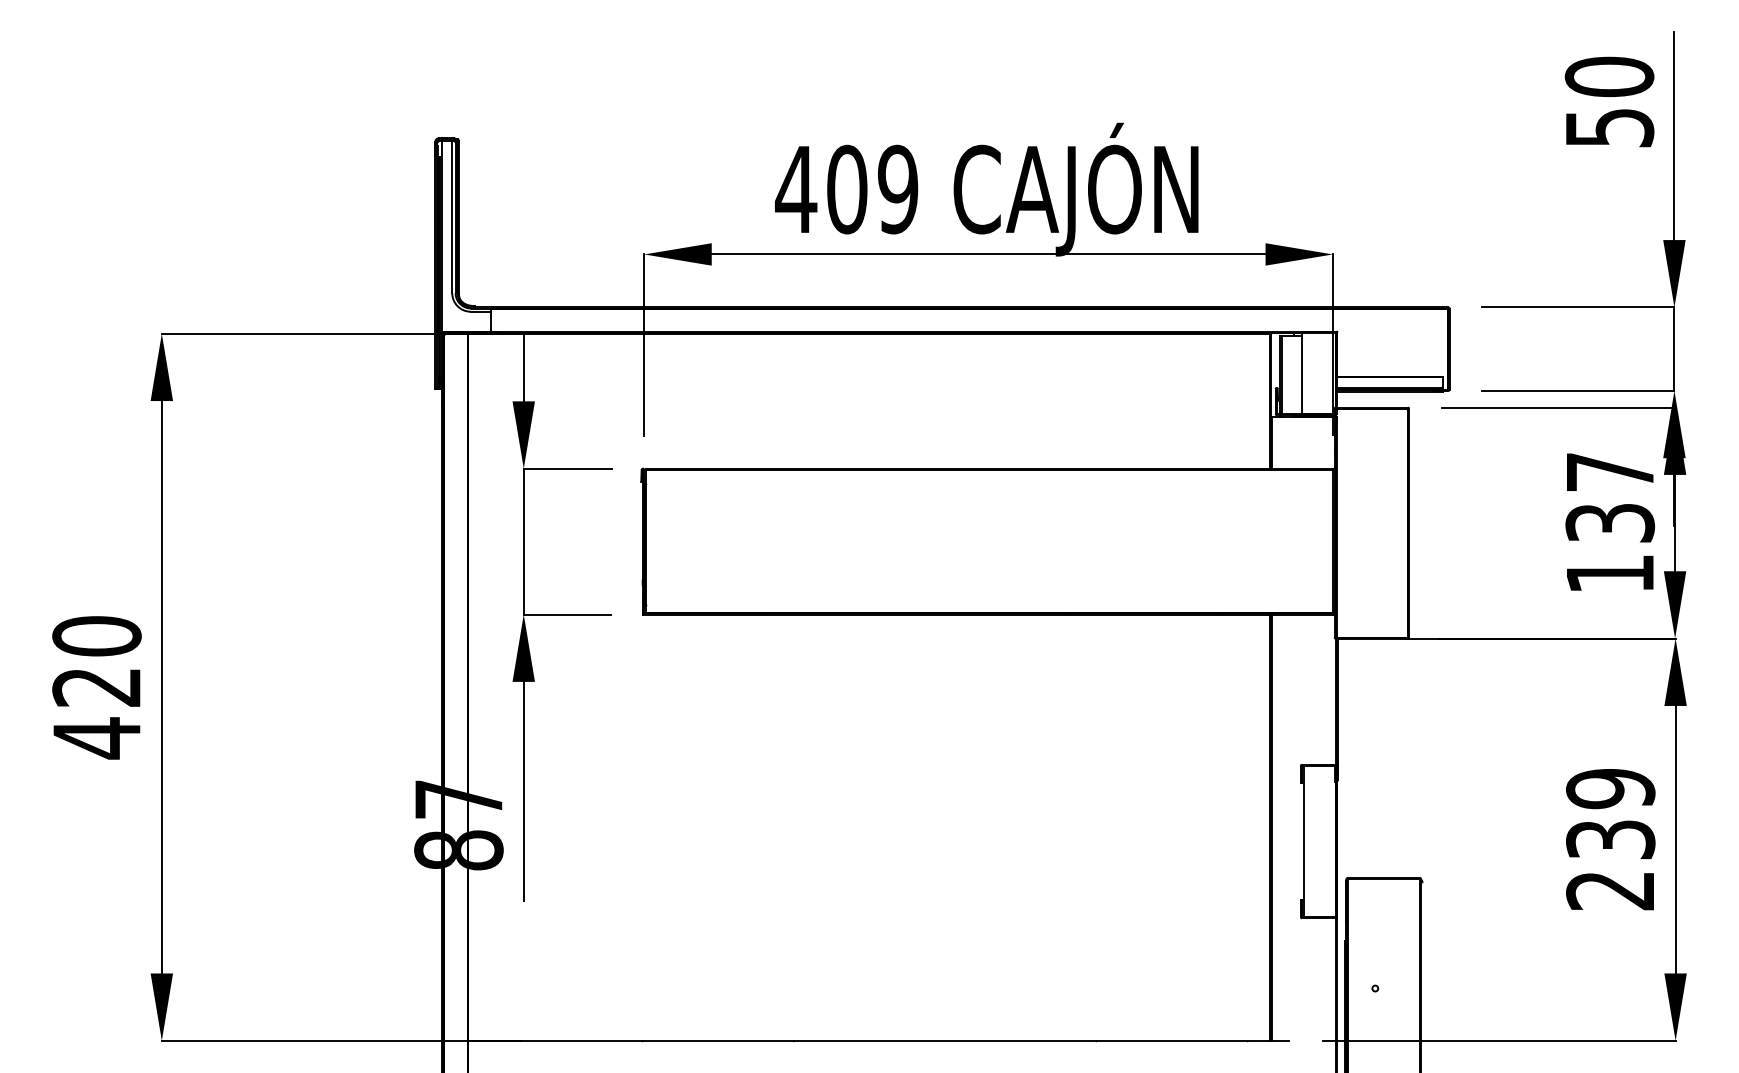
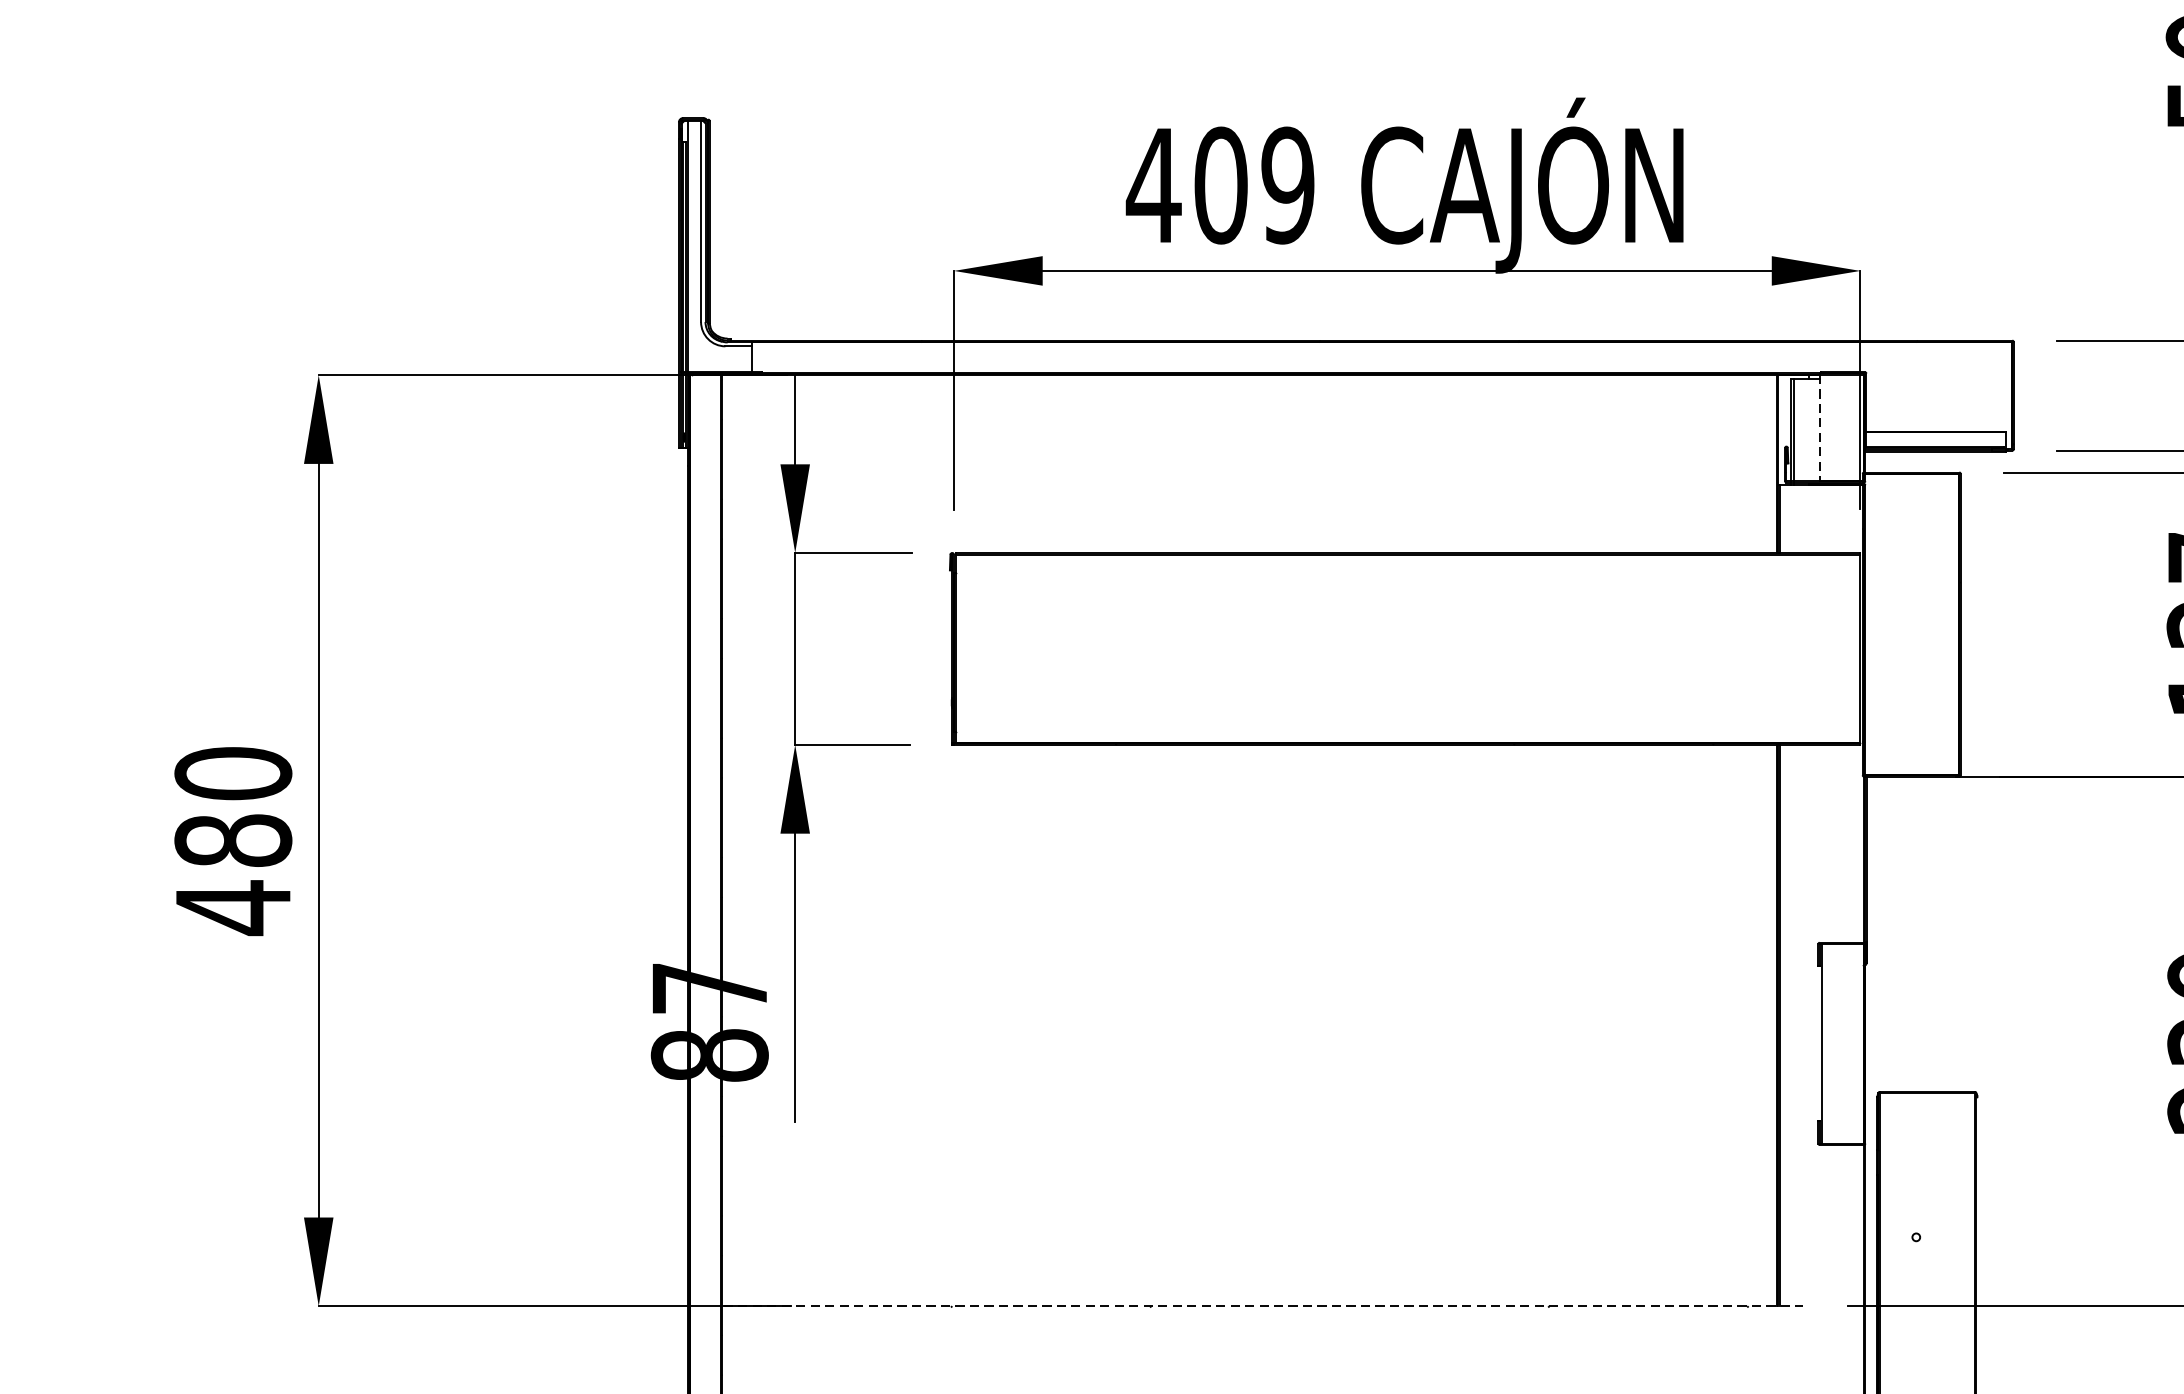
line: (1301, 374) -> (1819, 428), solid -> dashed
text: (96, 687) -> (232, 841), 420 -> 480
line: (879, 1040) -> (1263, 1305), solid -> dashed

